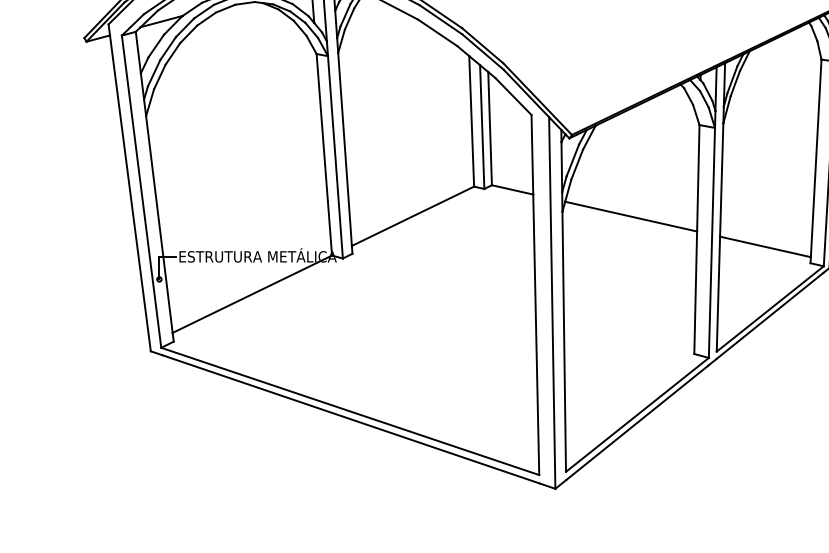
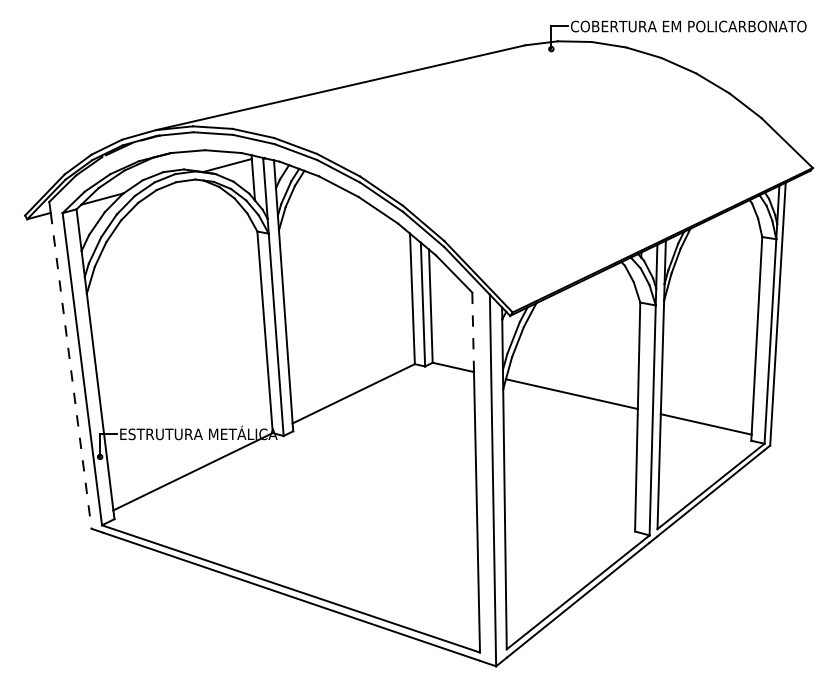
line: (532, 155) -> (473, 332), solid -> dashed
line: (130, 194) -> (71, 371), solid -> dashed

